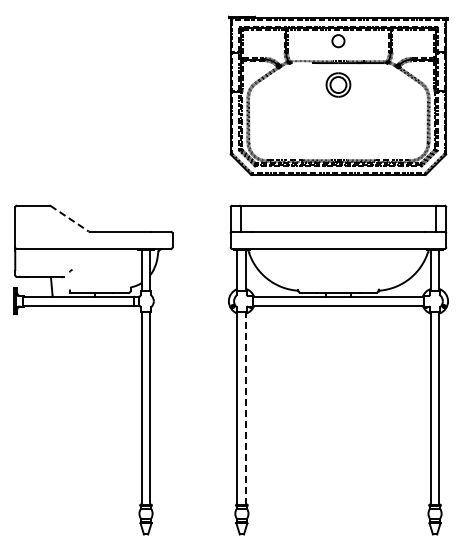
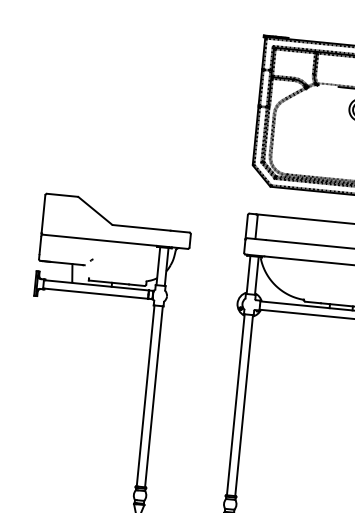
line: (69, 218) -> (95, 210), dashed -> solid
line: (246, 407) -> (244, 404), dashed -> solid

